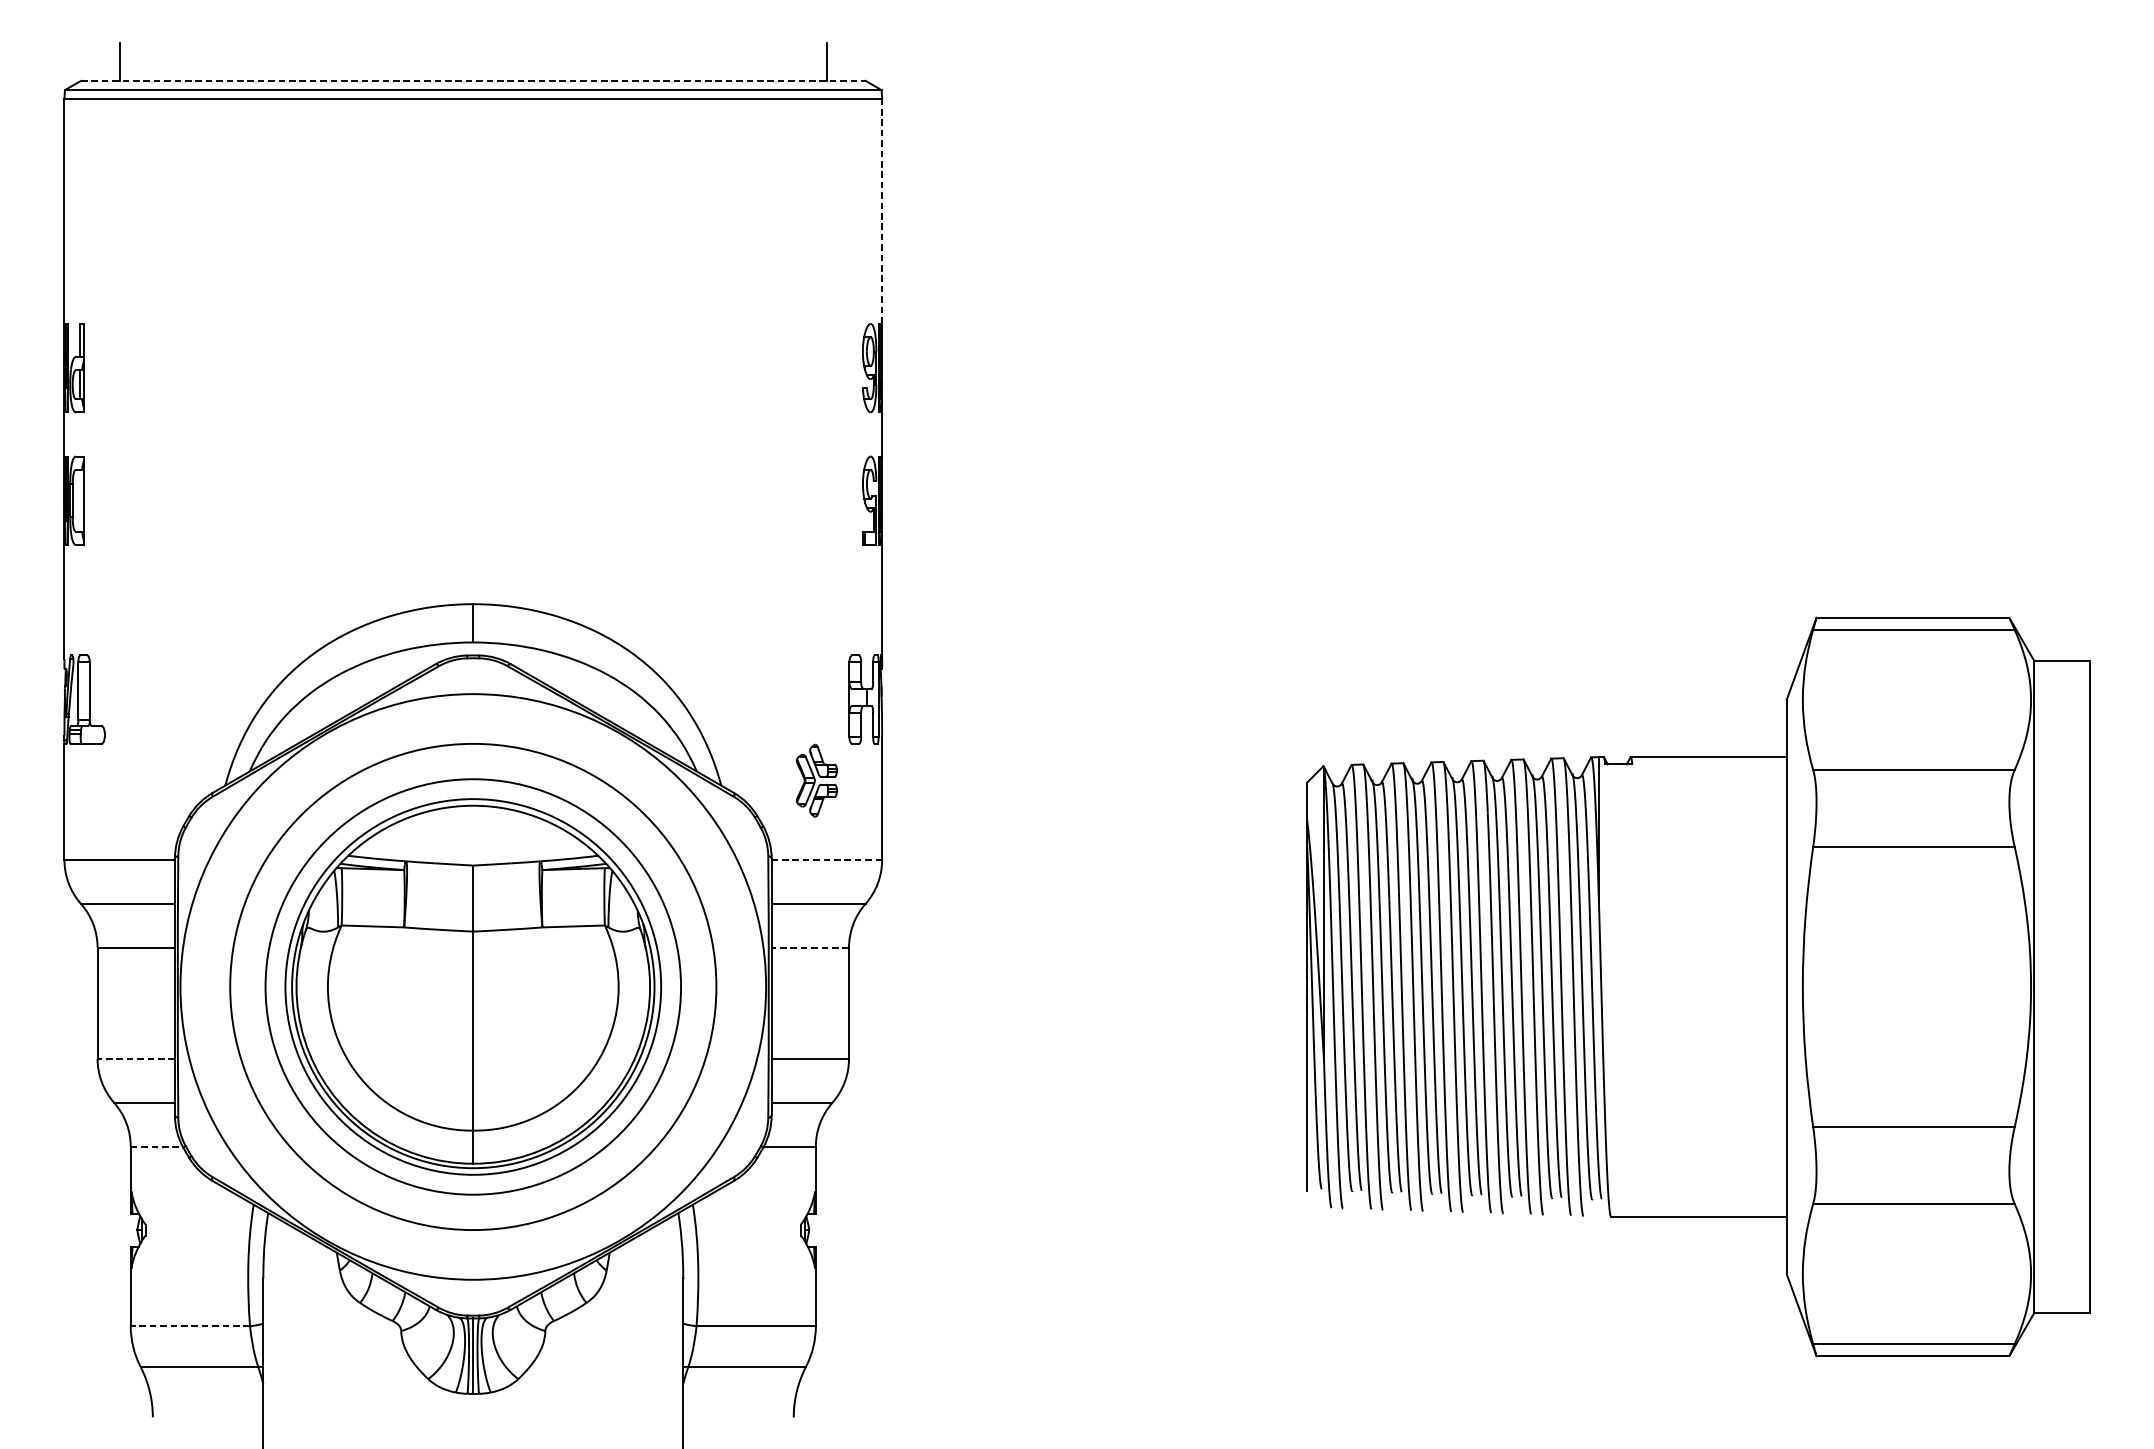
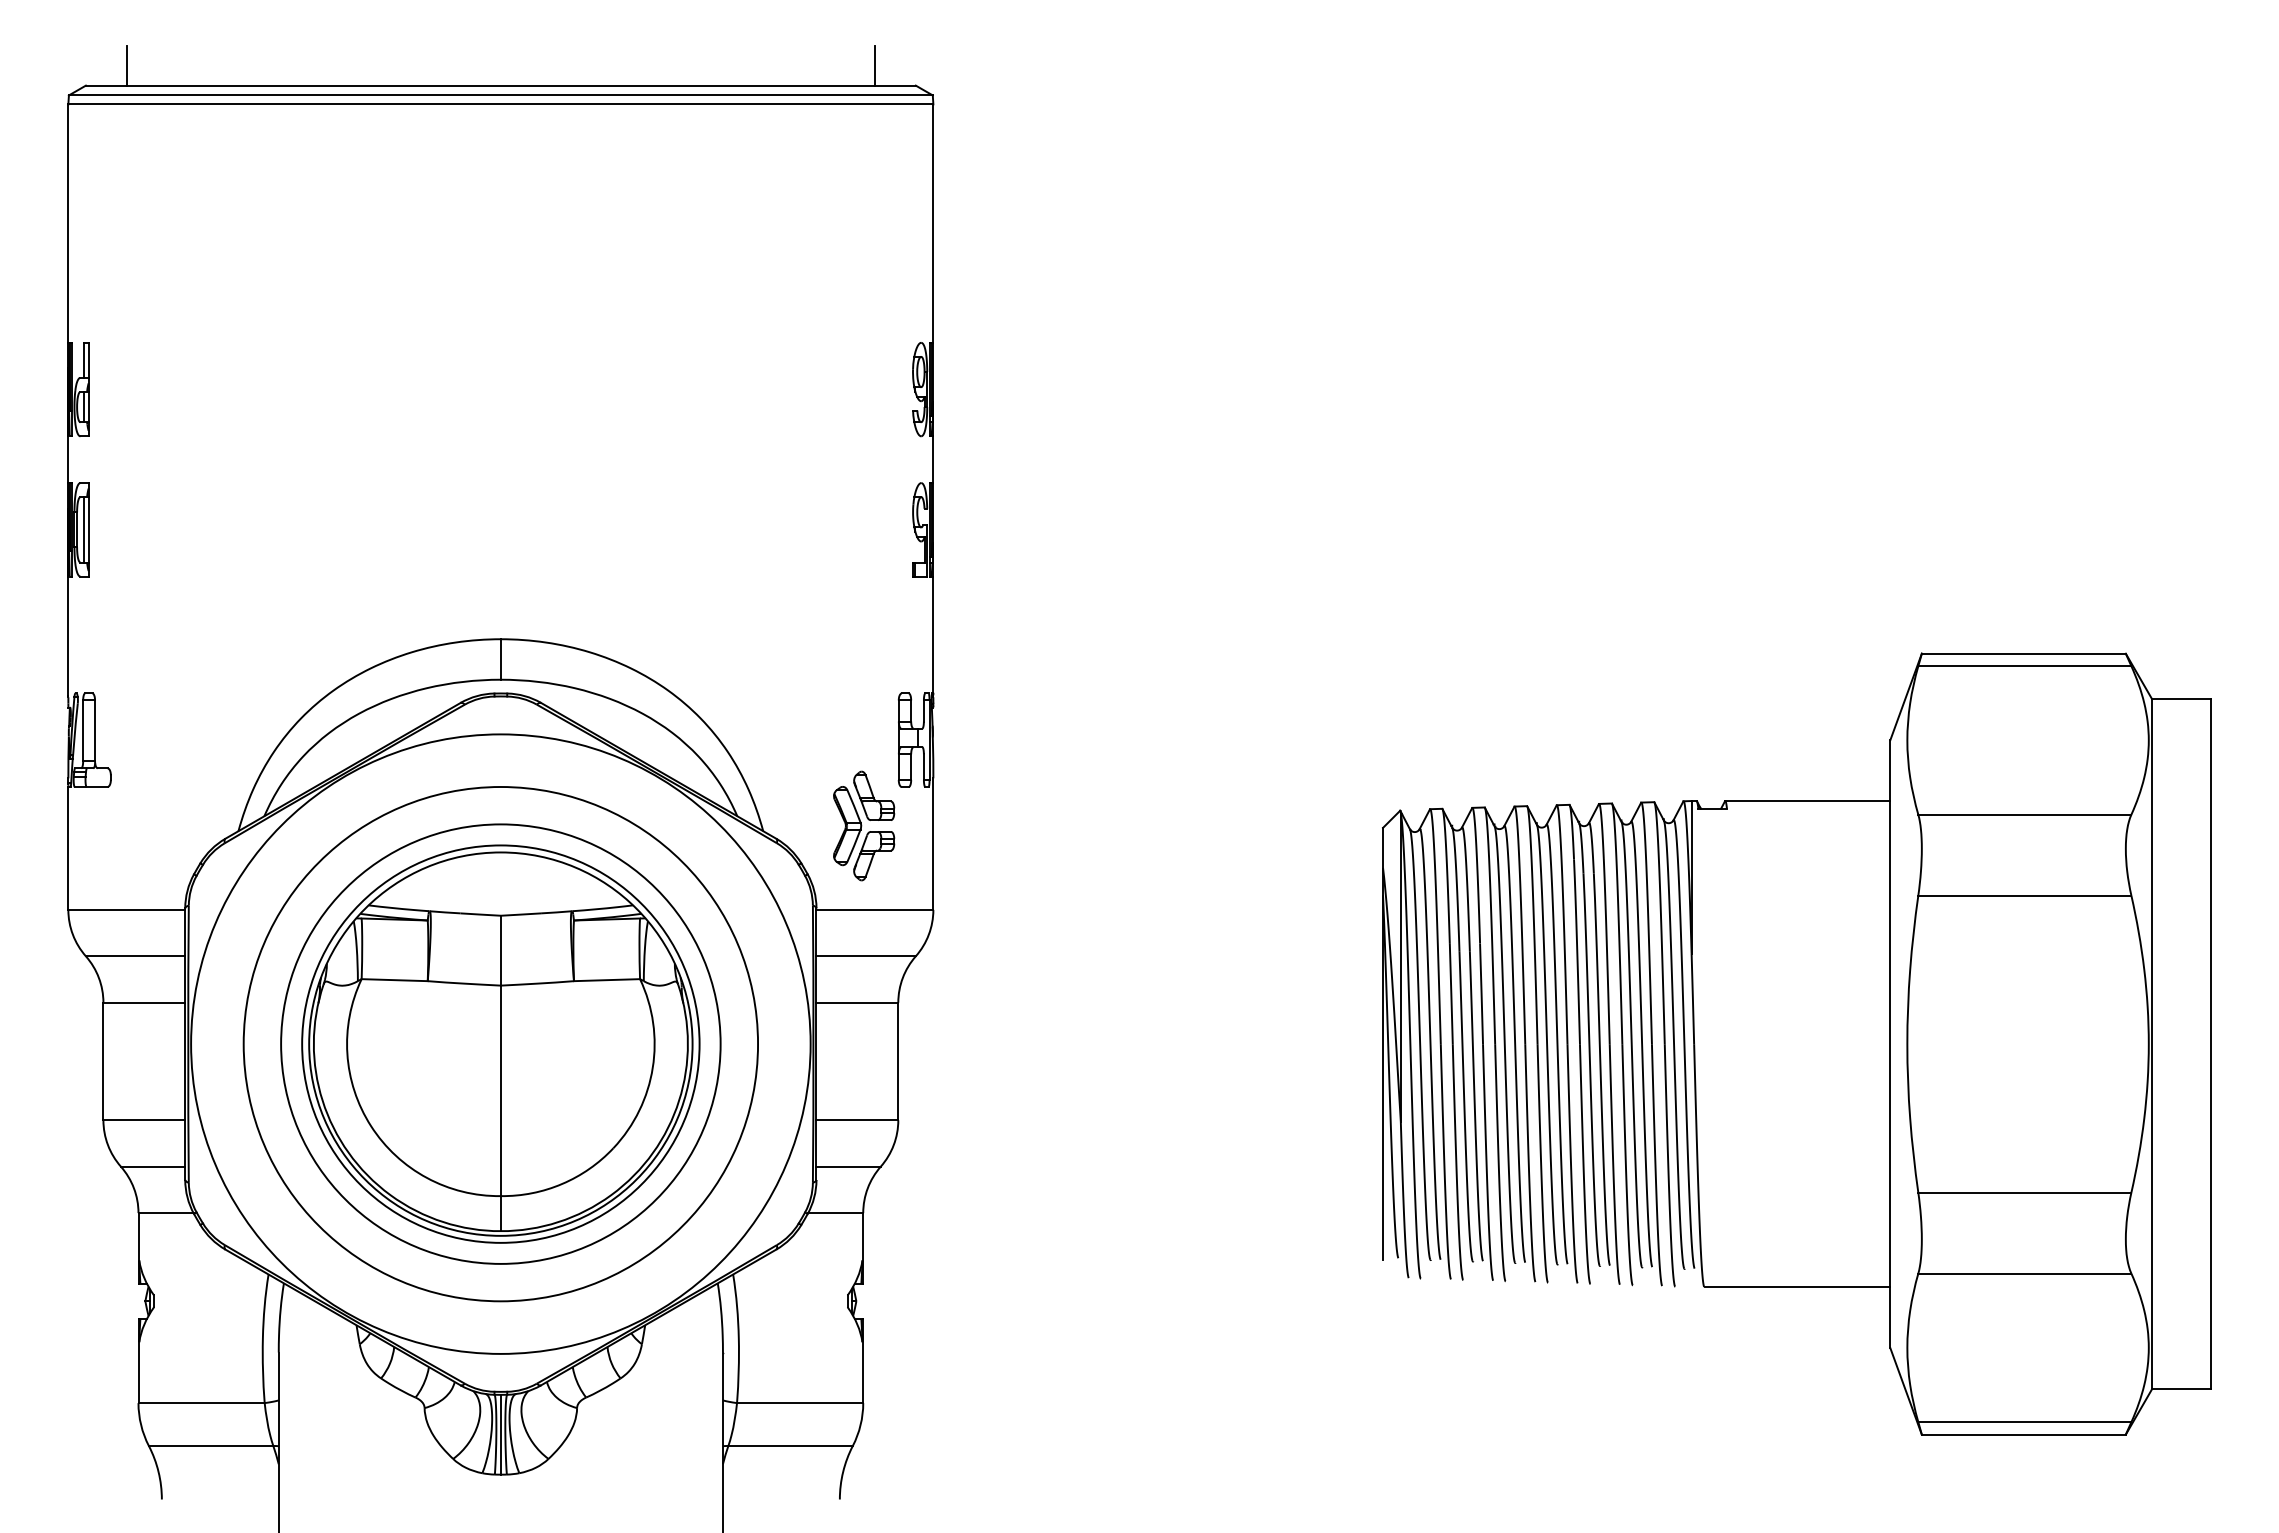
line: (472, 80) -> (500, 85), dashed -> solid
line: (882, 212) -> (933, 224), dashed -> solid
line: (79, 500) -> (84, 529), added
part: (817, 780) -> (864, 825), size x1.43
line: (827, 859) -> (875, 909), dashed -> solid
line: (810, 947) -> (857, 1002), dashed -> solid
line: (136, 1059) -> (144, 1120), dashed -> solid
line: (157, 1147) -> (166, 1213), dashed -> solid
line: (190, 1326) -> (201, 1403), dashed -> solid

